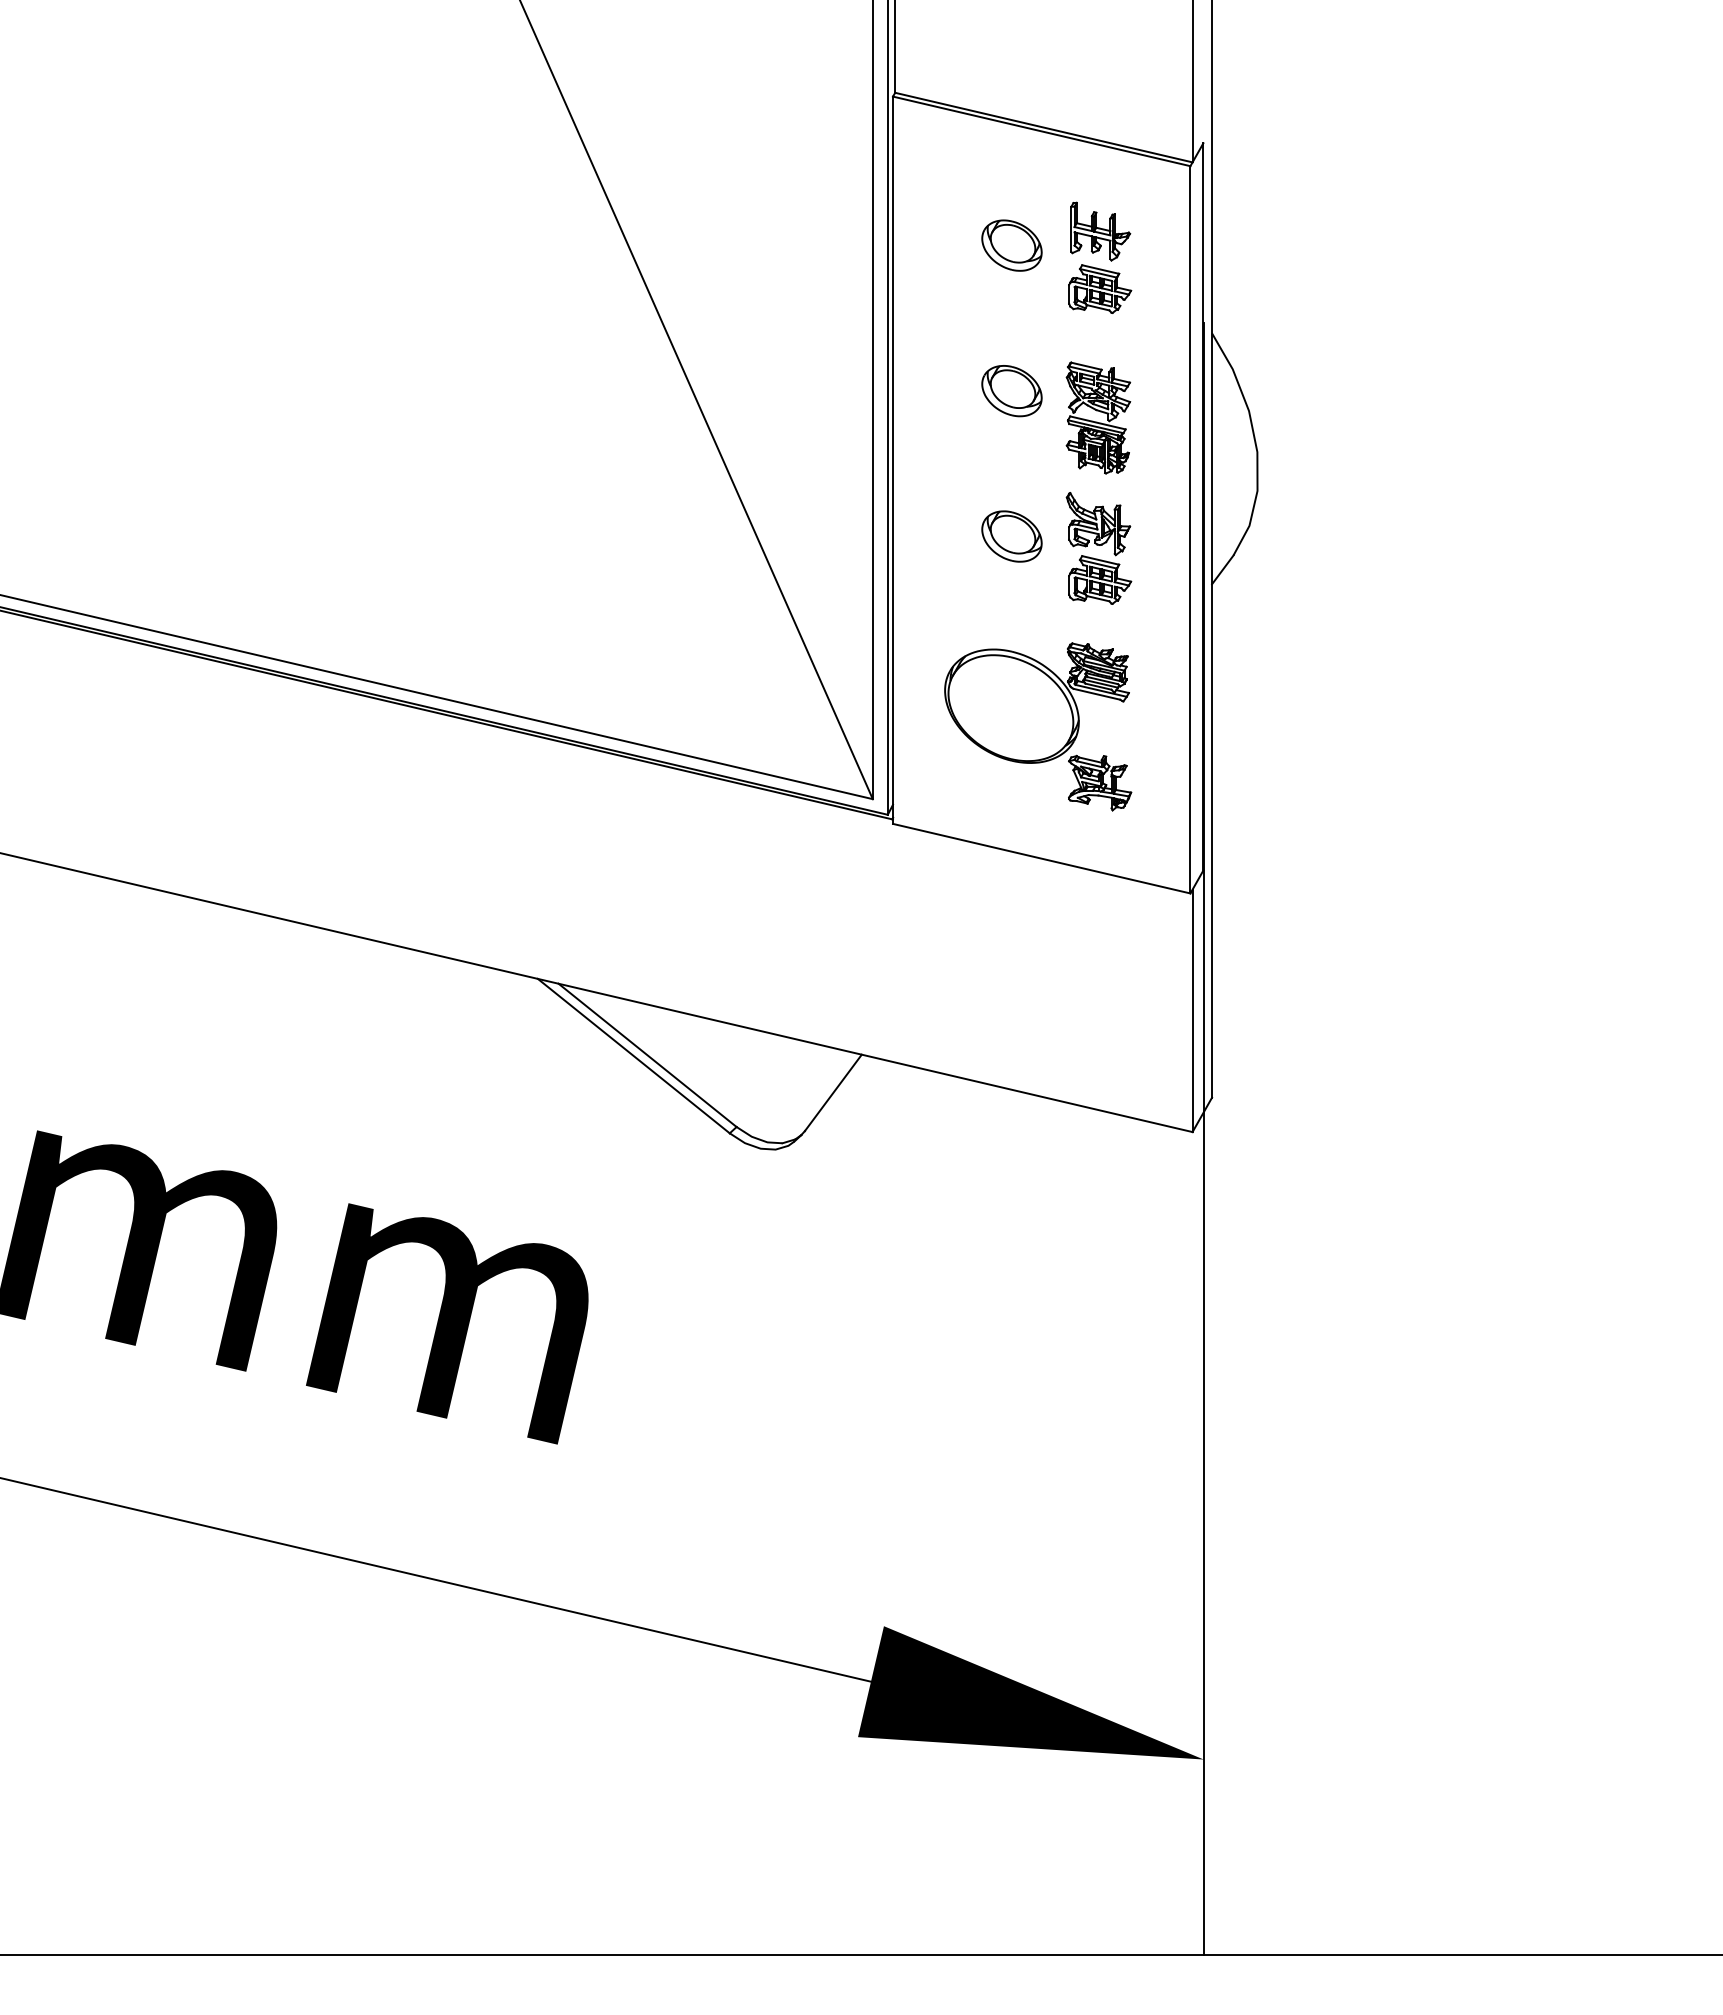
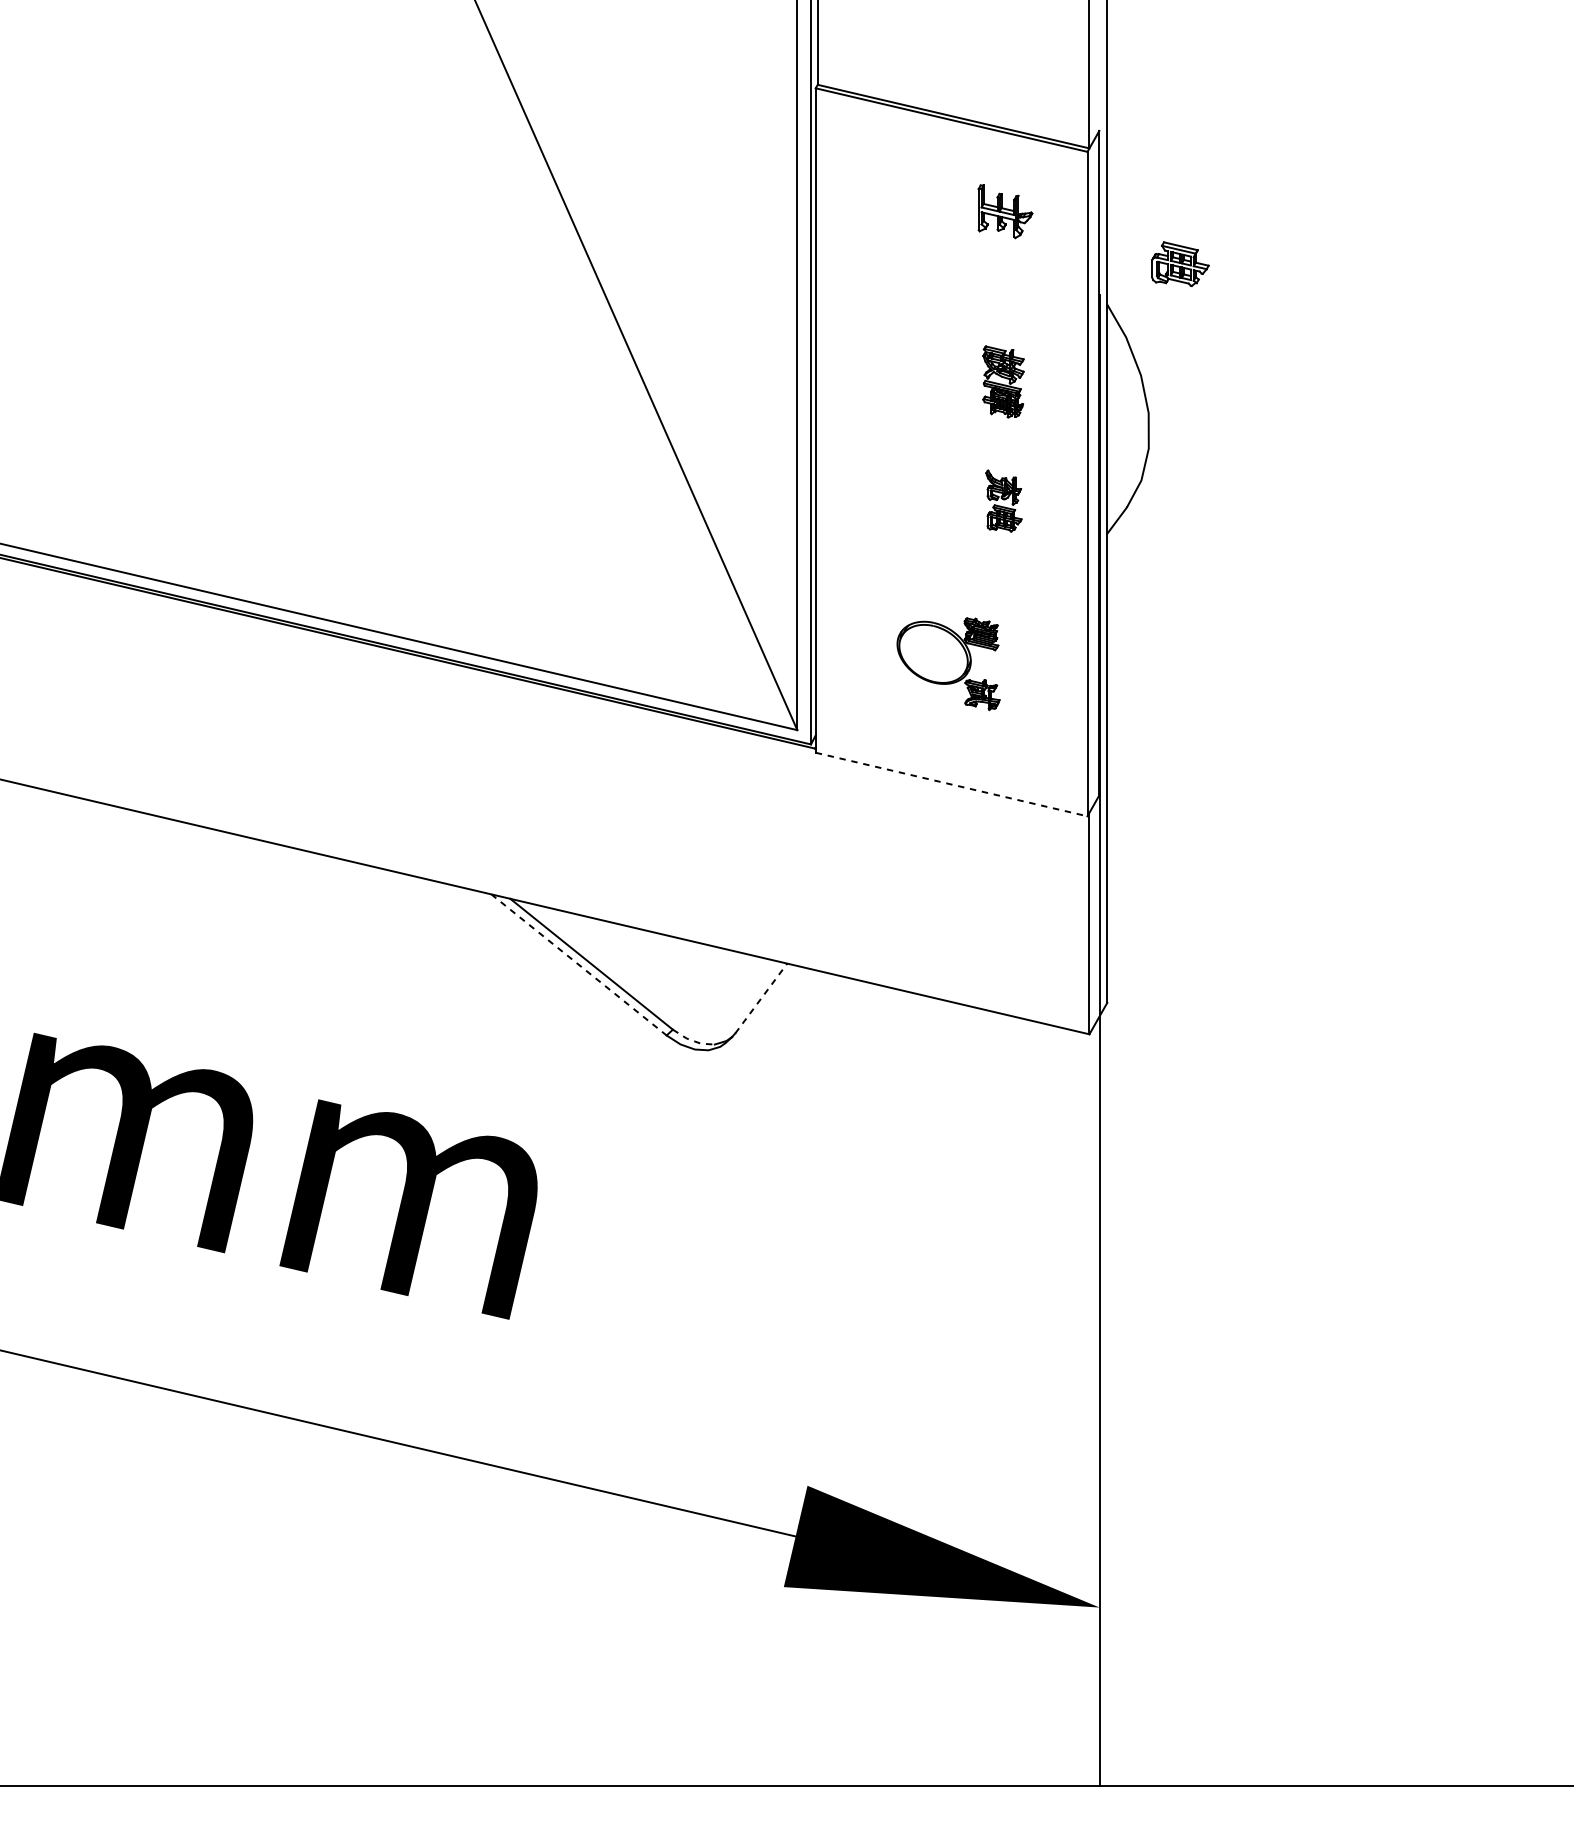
part: (1011, 245) -> (924, 224), removed
part: (1100, 288) -> (1180, 263), moved
part: (1011, 391) -> (924, 357), removed
part: (1098, 417) -> (1003, 381), size x0.7
part: (1011, 536) -> (924, 490), removed
part: (1098, 548) -> (1003, 501), size x0.6
part: (1038, 726) -> (948, 663), size x0.6
line: (1041, 858) -> (951, 784), solid -> dashed
line: (634, 1056) -> (579, 965), solid -> dashed
line: (833, 1092) -> (761, 998), solid -> dashed
line: (758, 1139) -> (692, 1041), solid -> dashed

